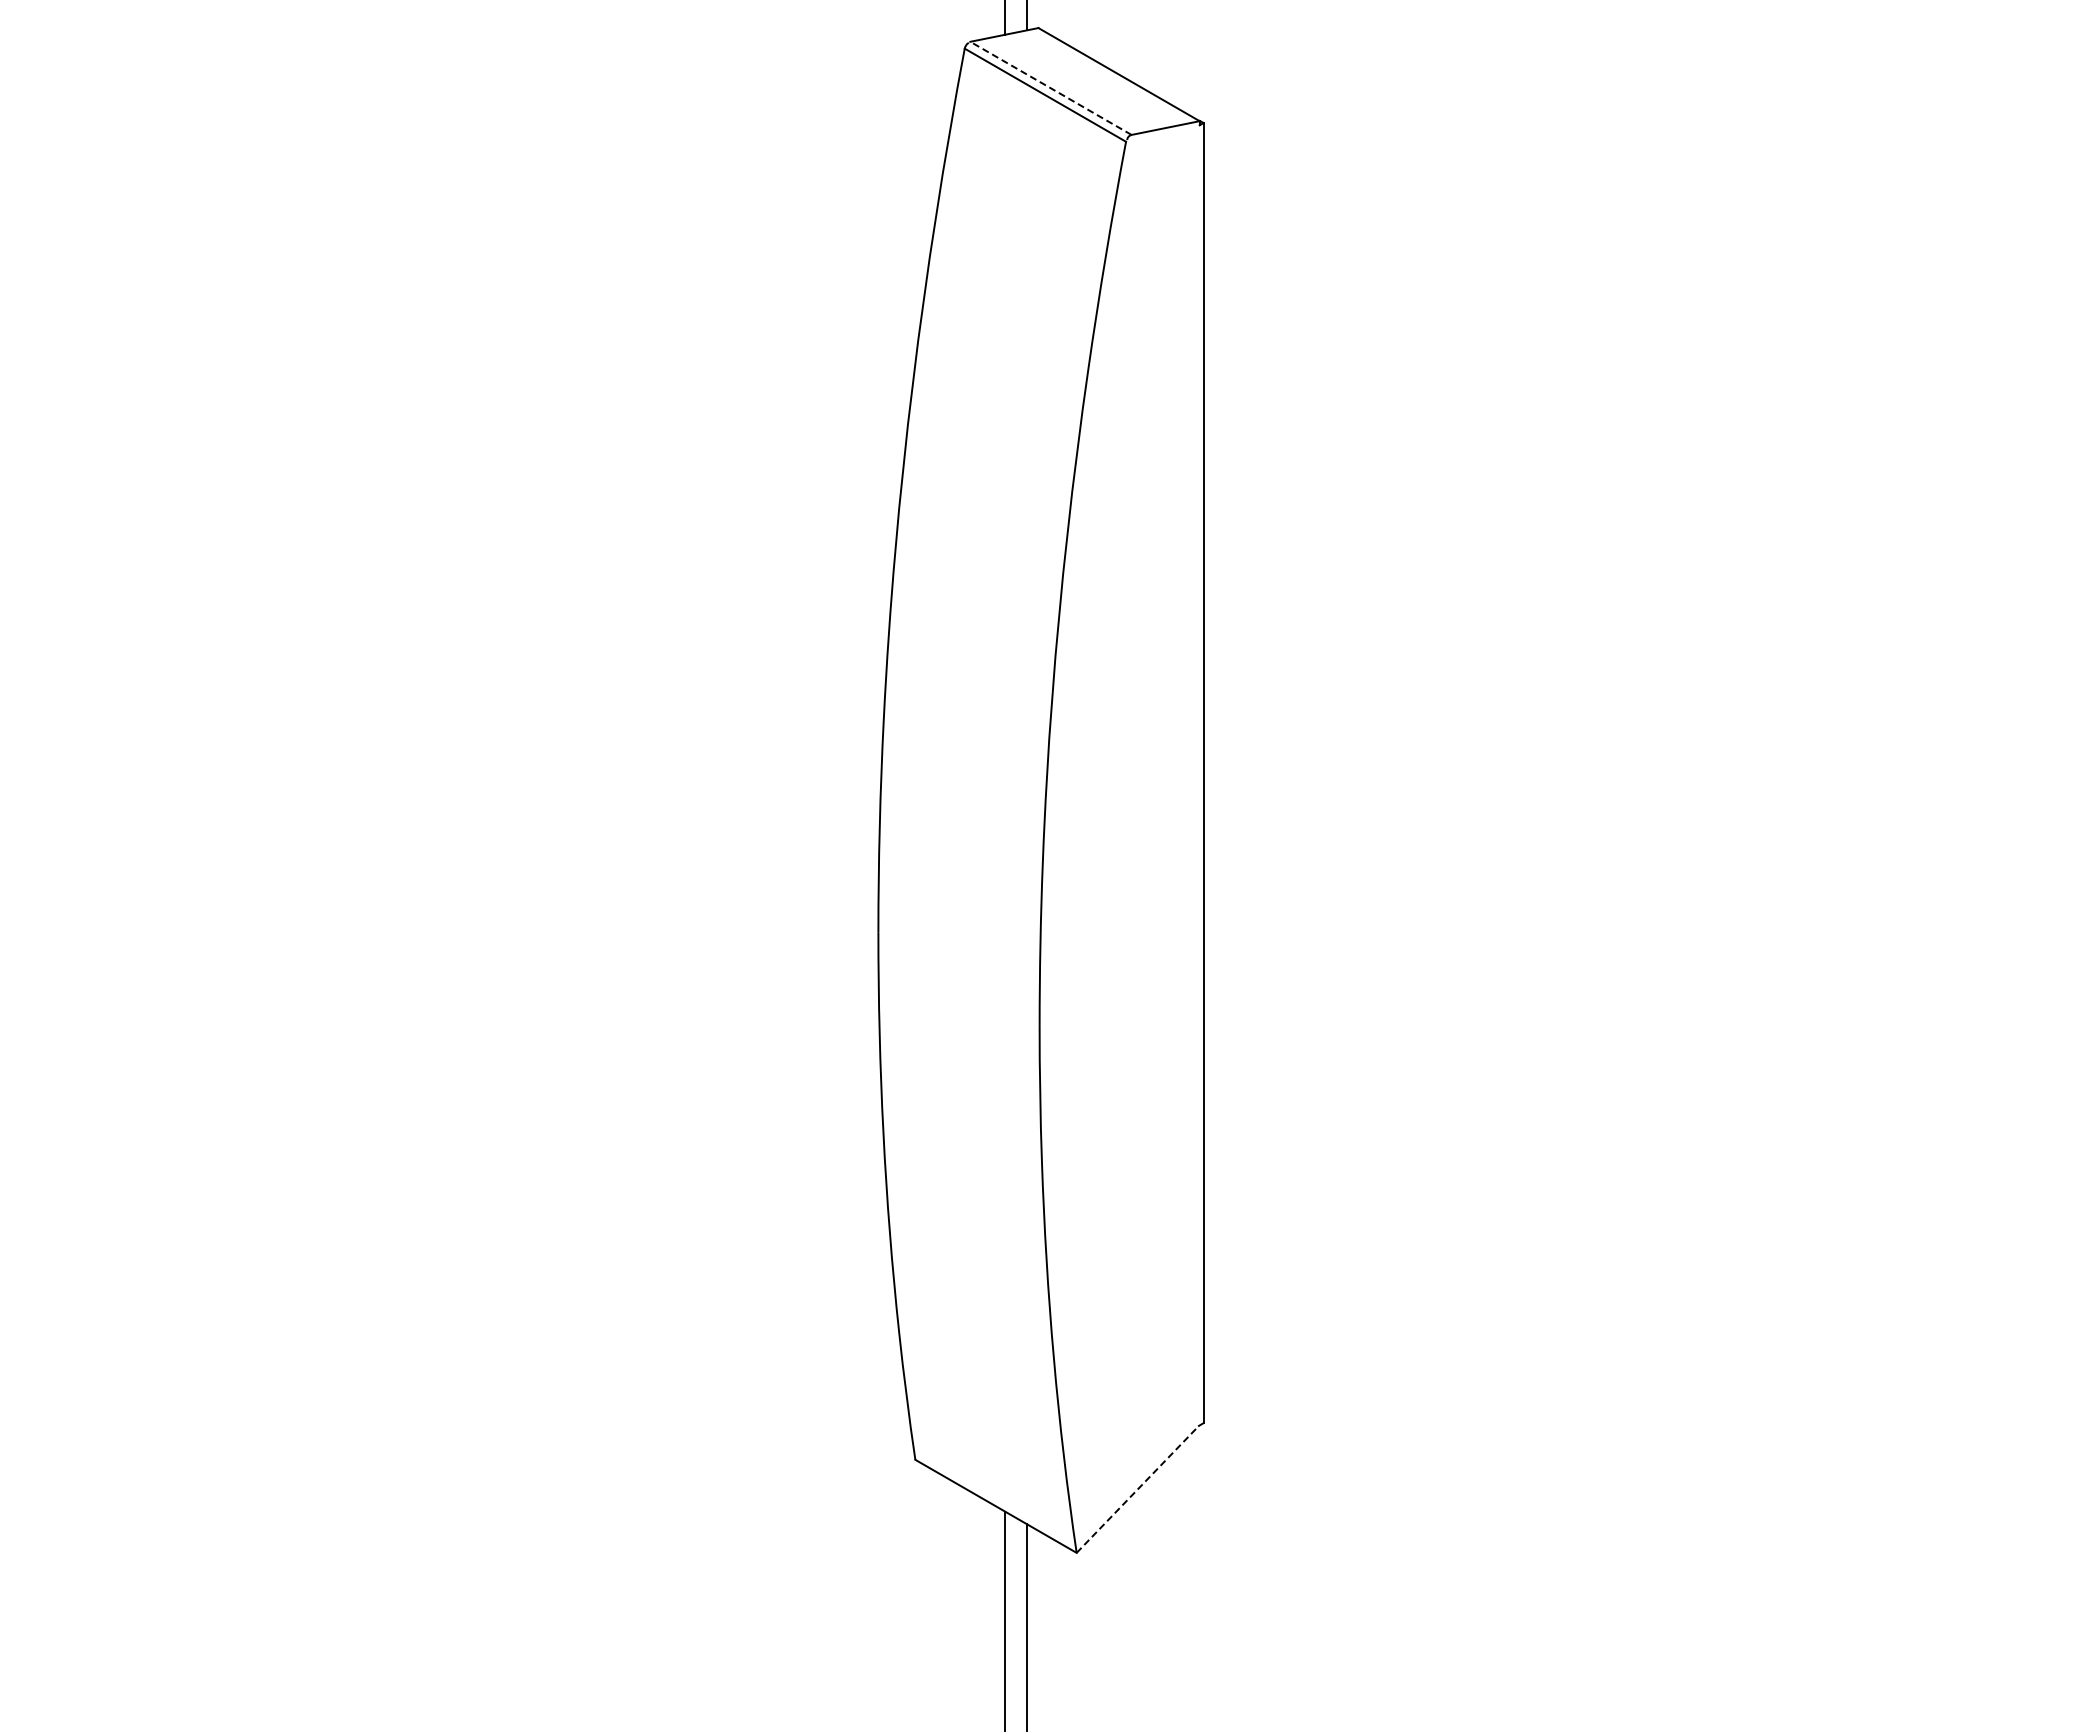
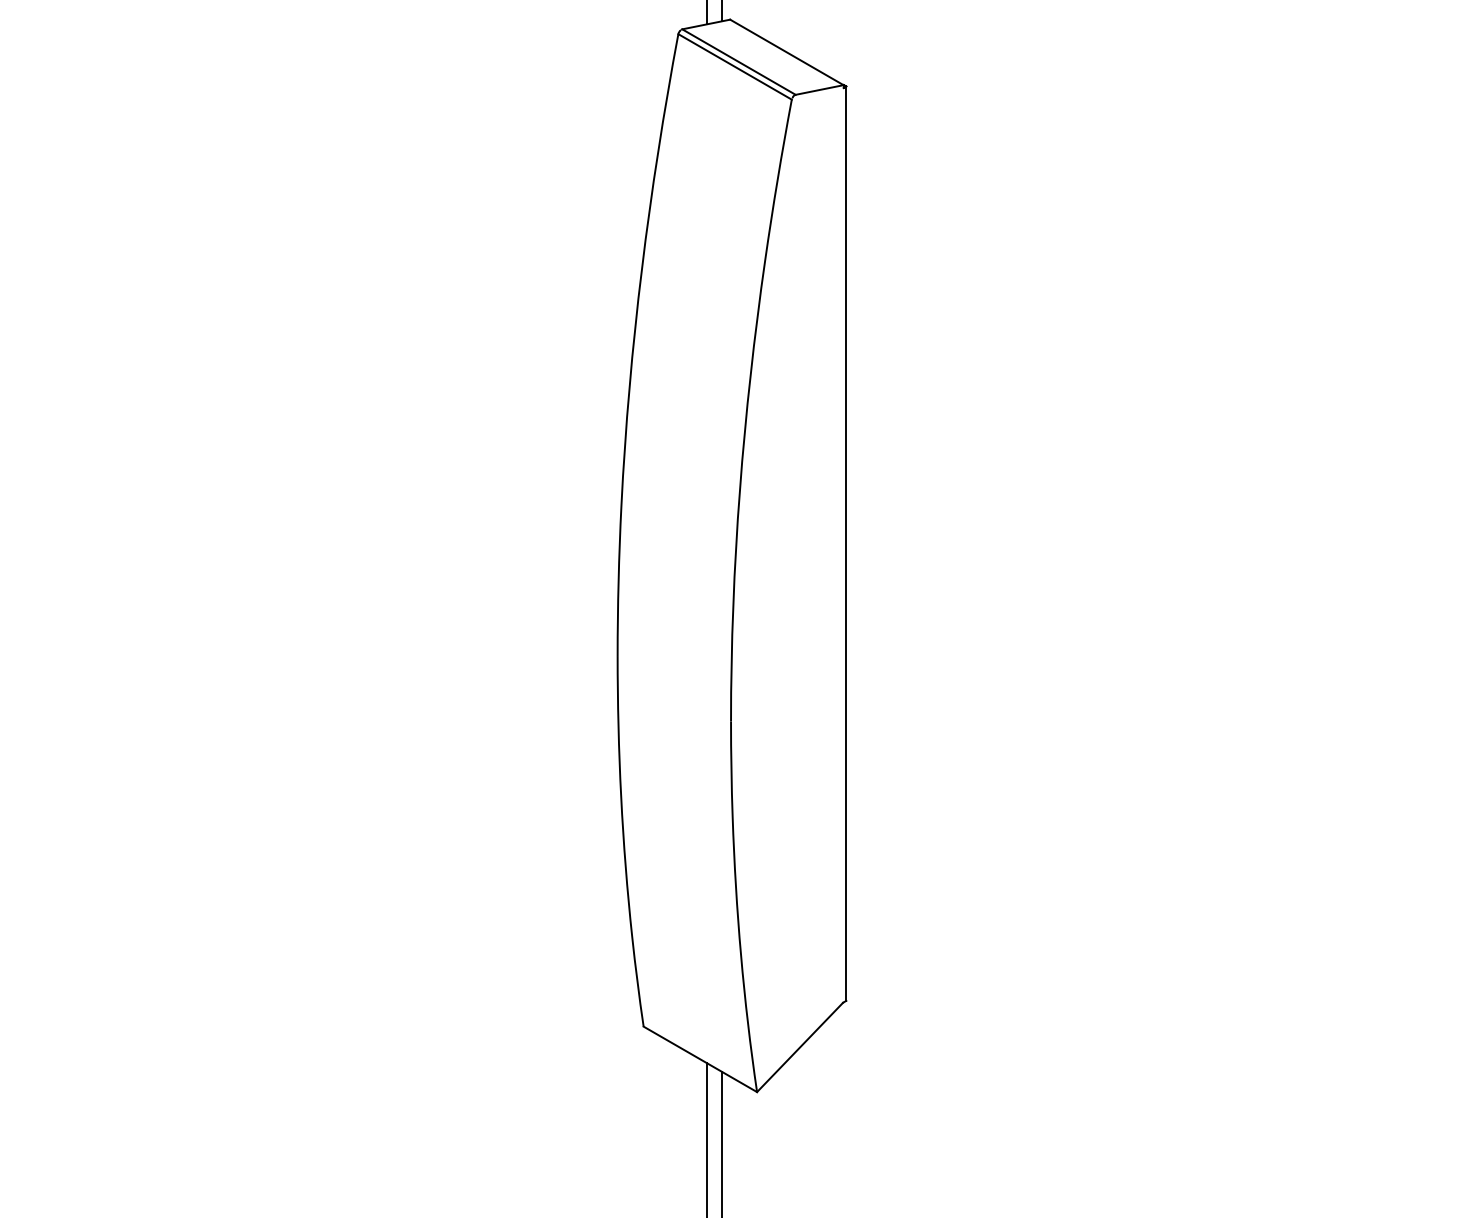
line: (1050, 88) -> (738, 62), dashed -> solid
line: (1138, 1489) -> (800, 1047), dashed -> solid

